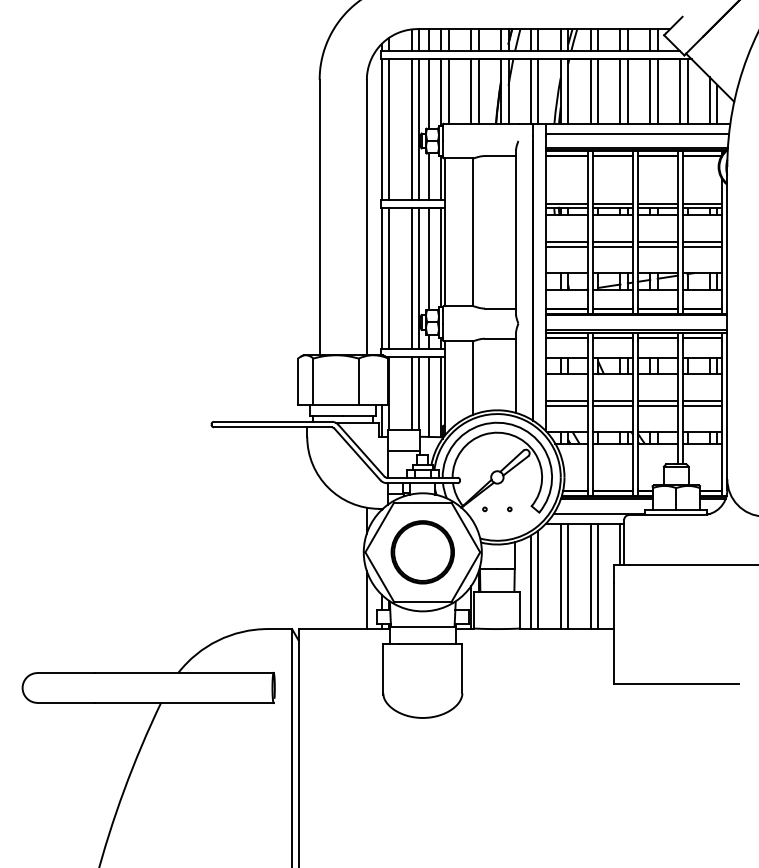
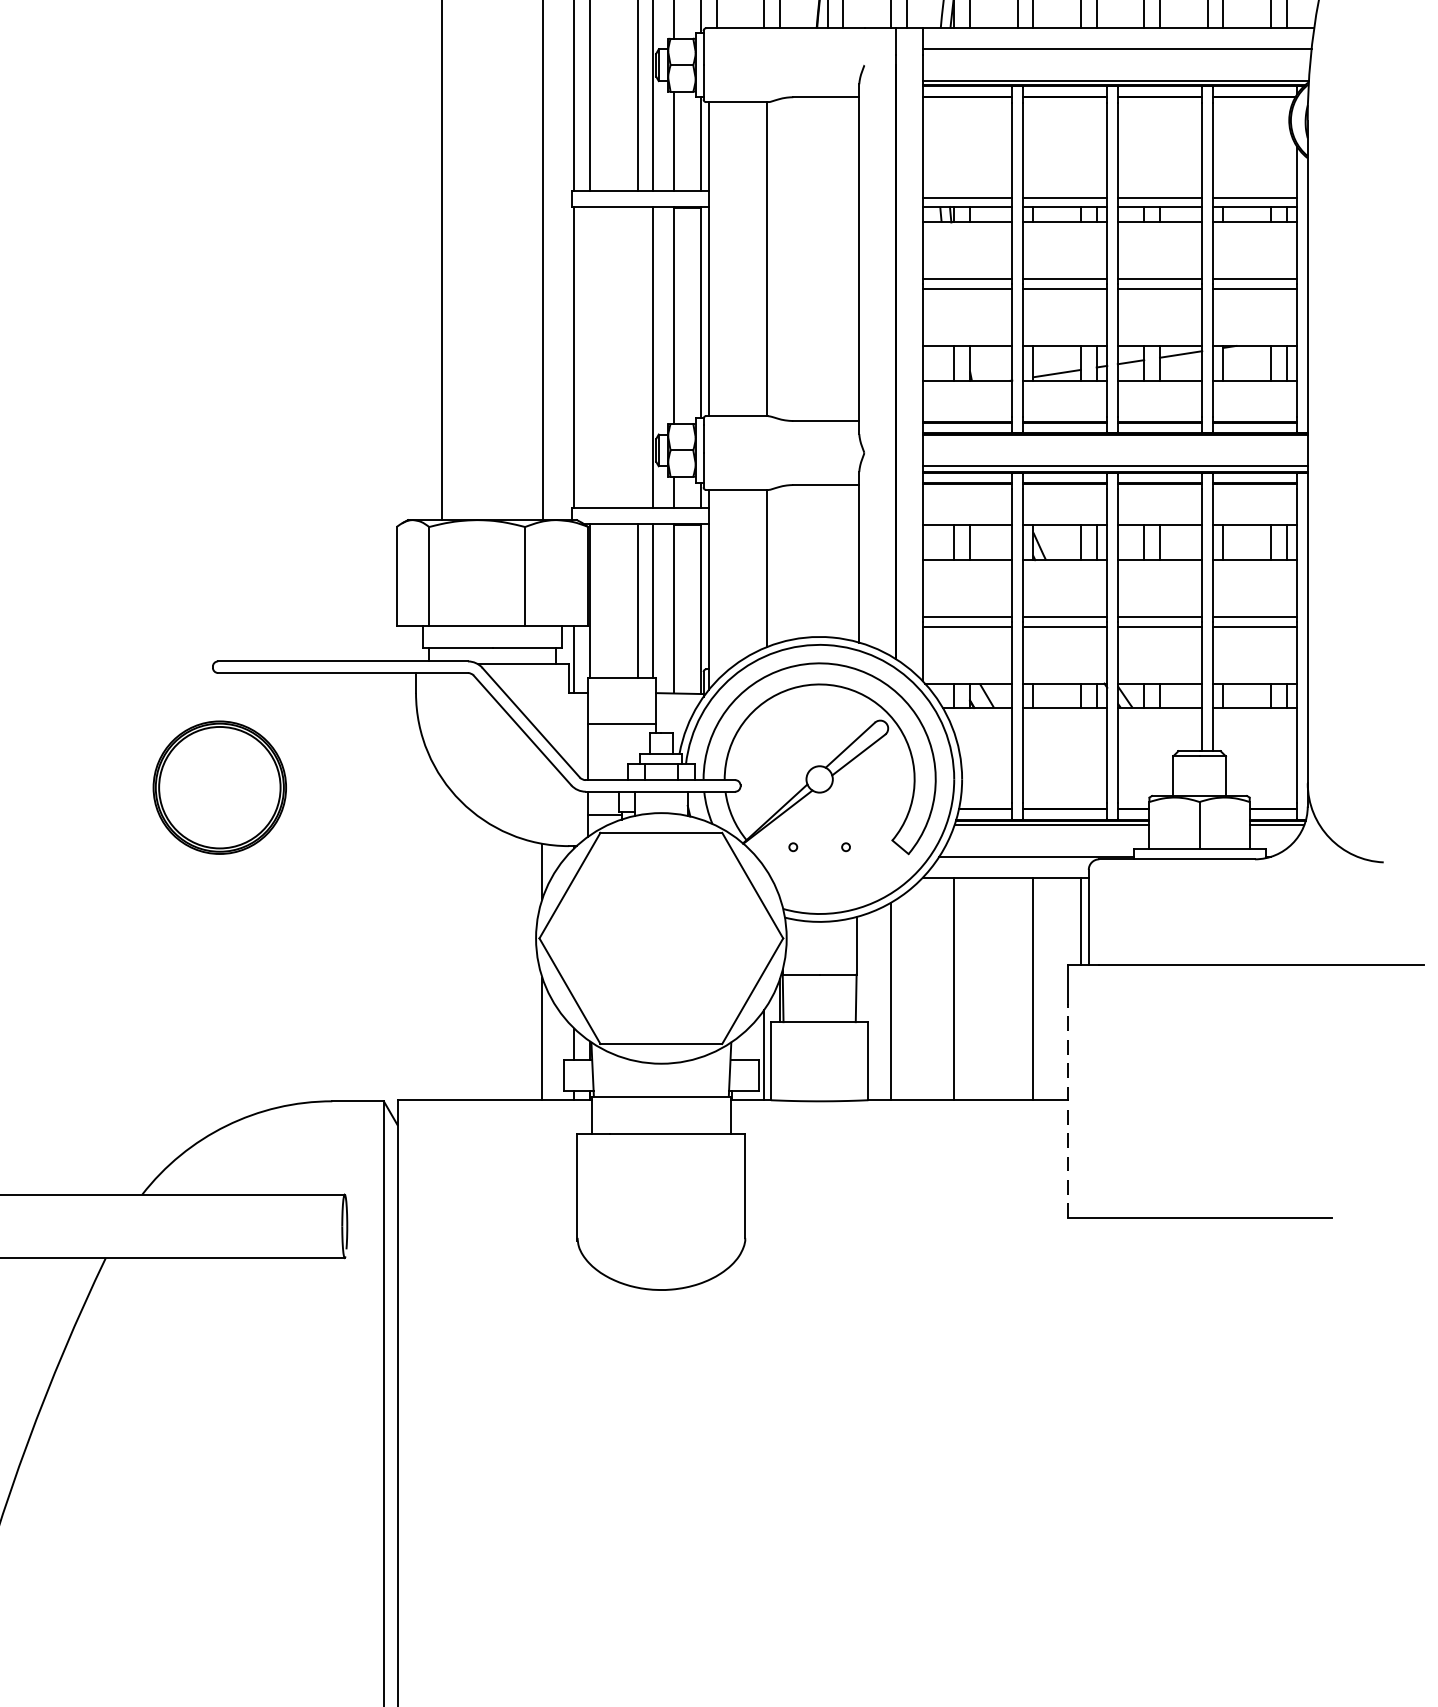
line: (389, 278) -> (590, 357), removed
line: (411, 278) -> (637, 357), removed
part: (422, 552) -> (219, 788), moved
line: (568, 575) -> (970, 987), removed
line: (590, 575) -> (1017, 987), removed
line: (538, 579) -> (906, 996), removed
line: (614, 633) -> (1068, 1110), solid -> dashed

